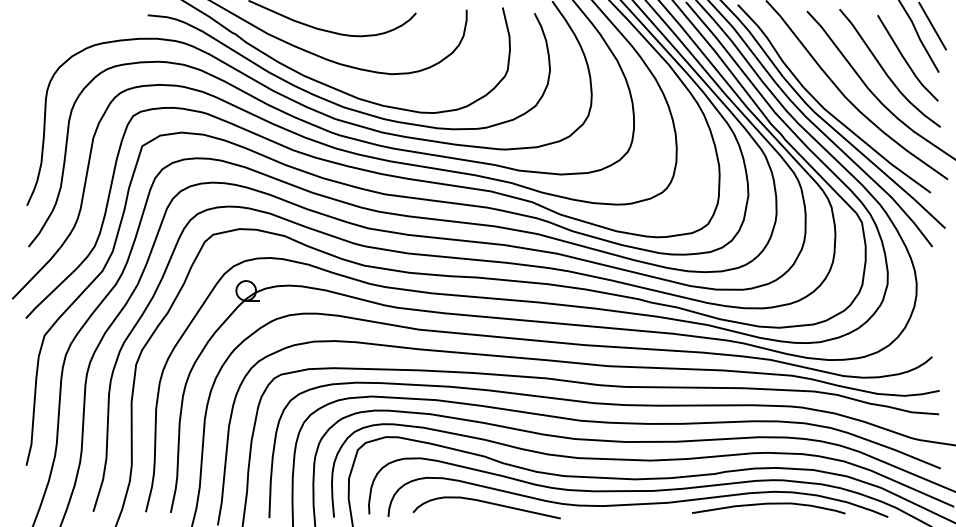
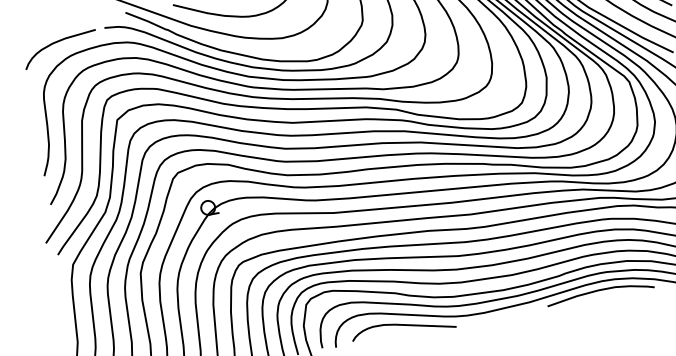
curve: (79, 23) -> (57, 42), added

